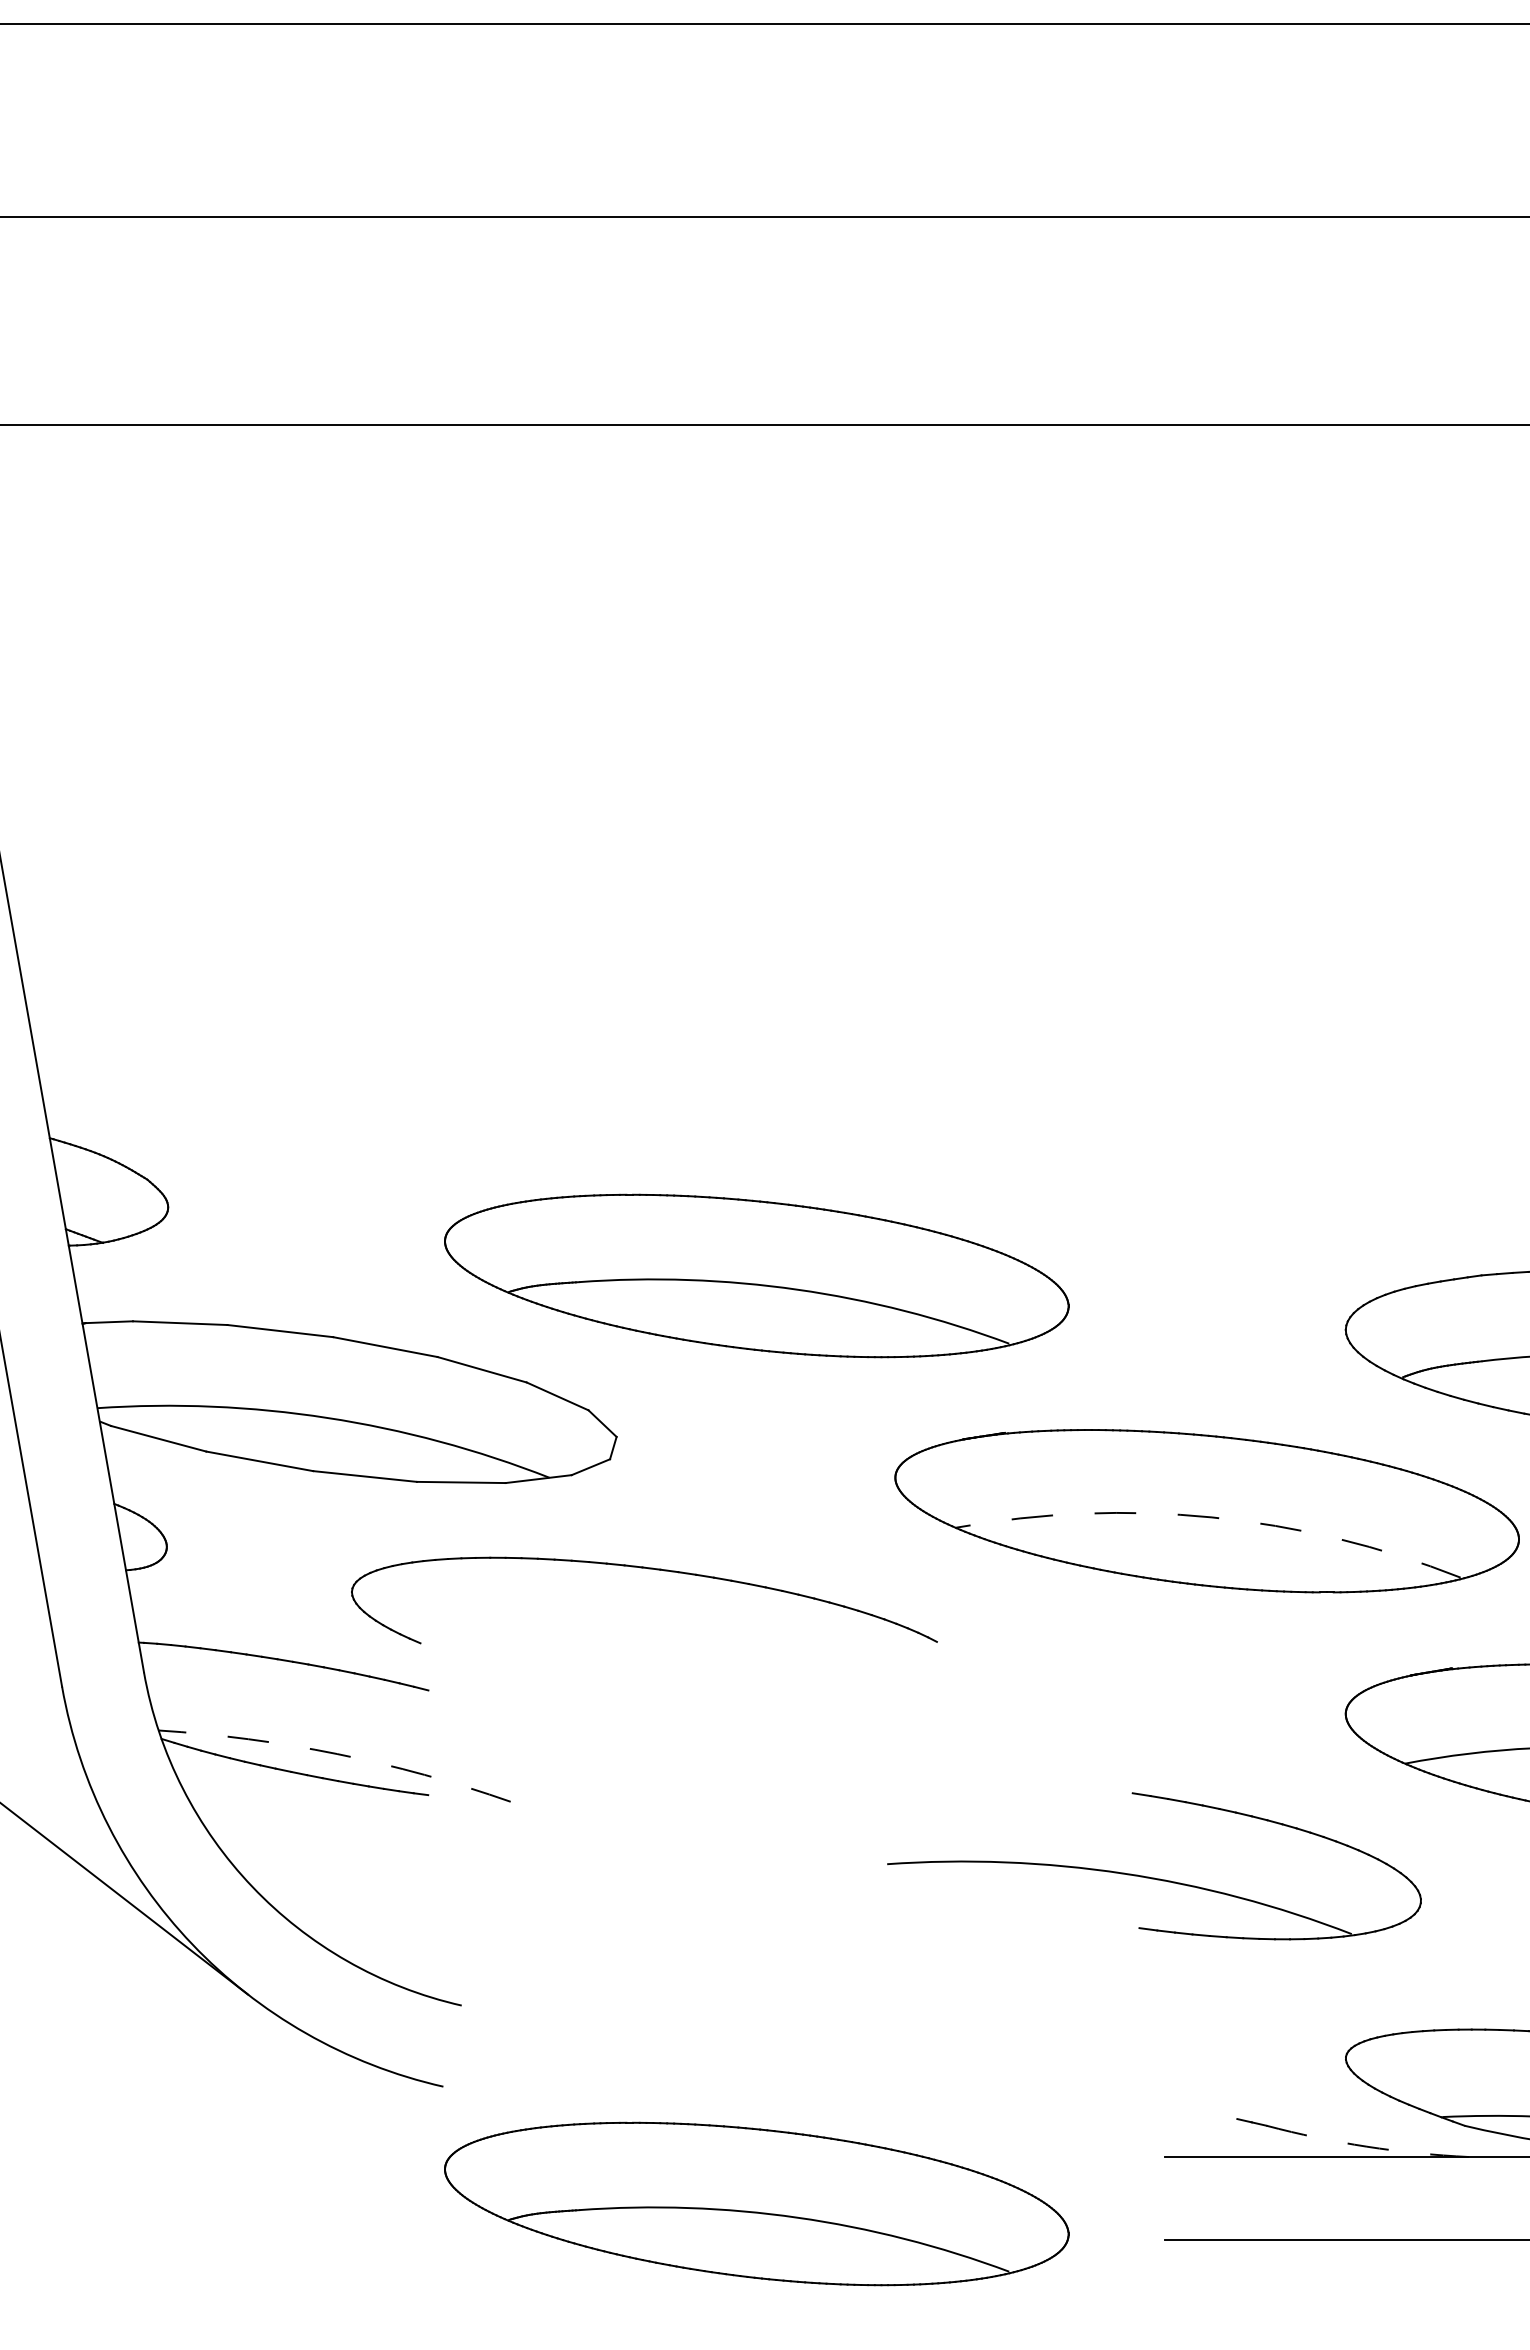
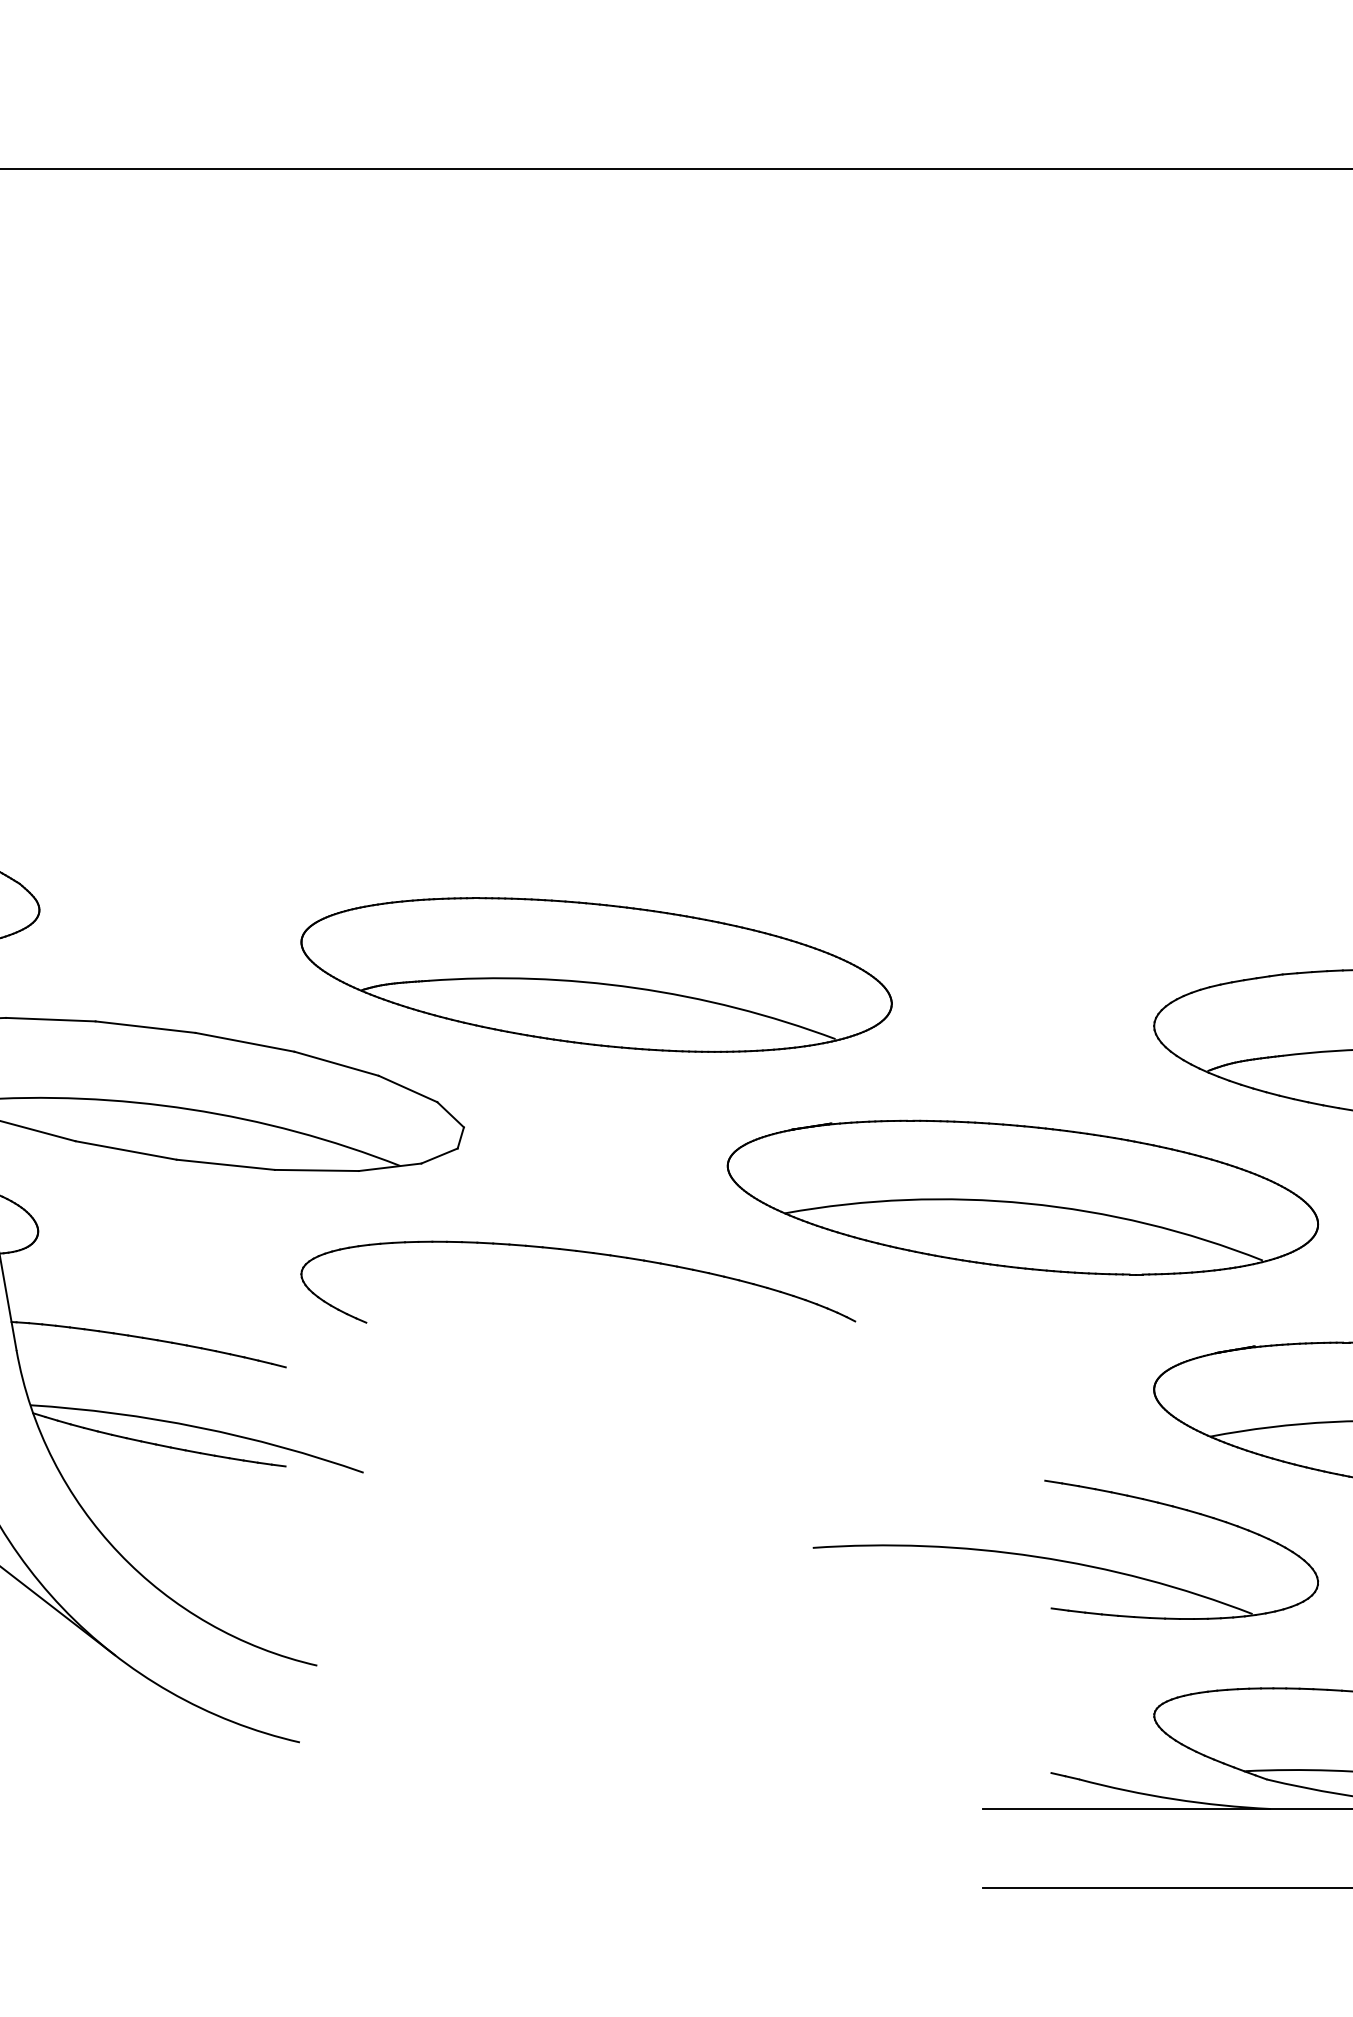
arc: (1211, 1517) -> (1027, 1203), dashed -> solid
part: (648, 1569) -> (582, 1252), moved
arc: (337, 1754) -> (199, 1427), dashed -> solid
part: (1154, 1877) -> (1065, 1560), moved
arc: (1366, 2146) -> (1173, 1799), dashed -> solid
part: (756, 2203) -> (596, 1852), removed

